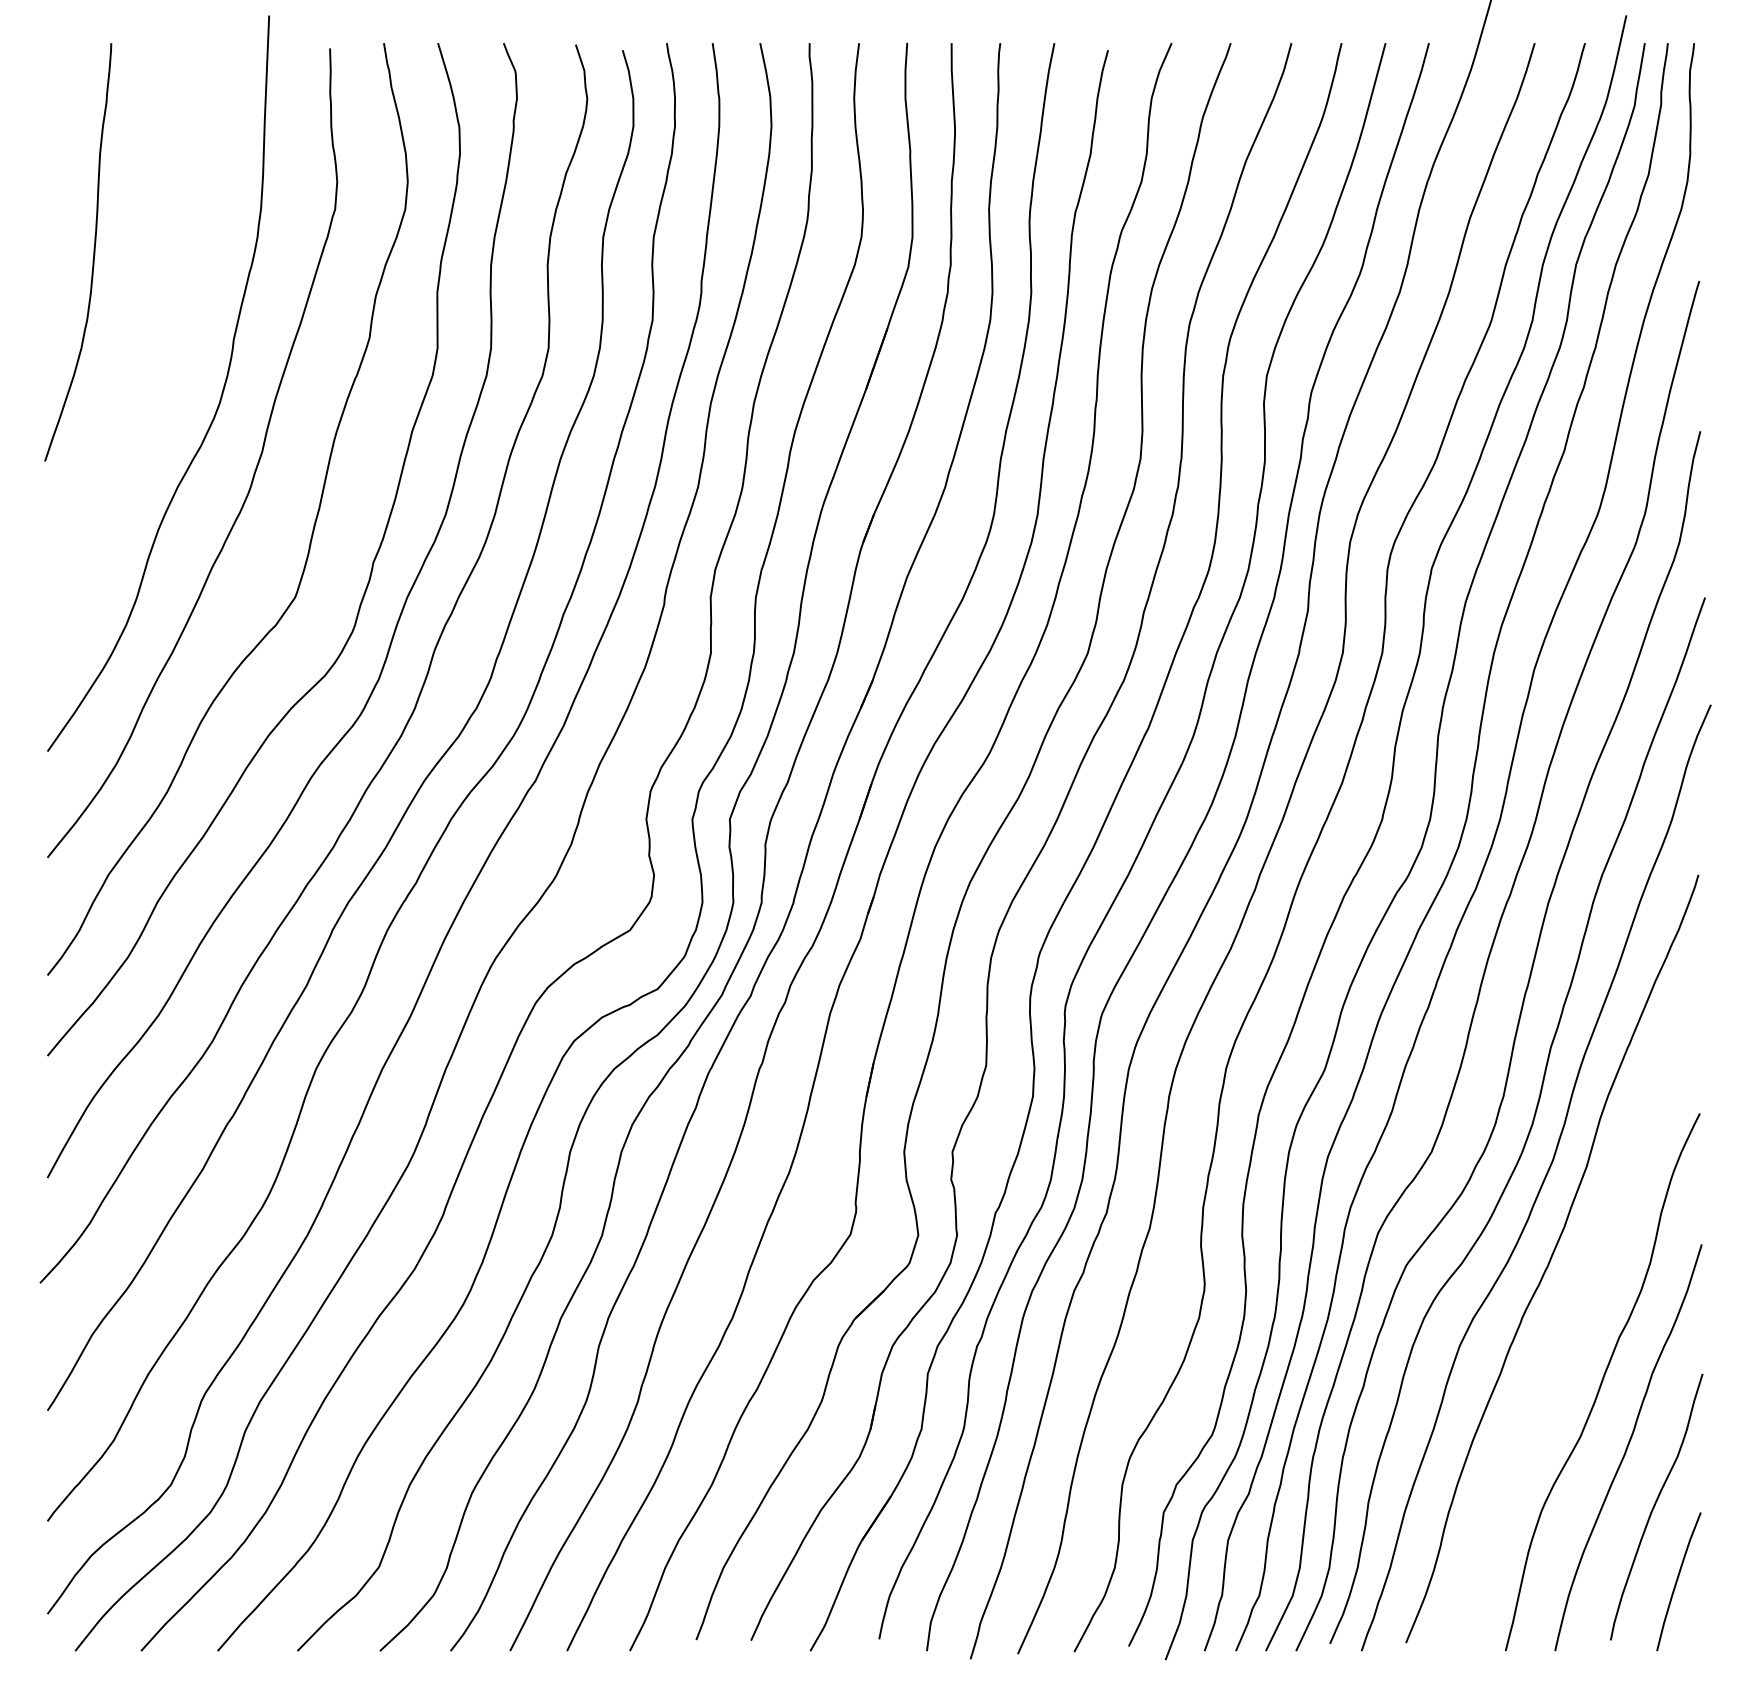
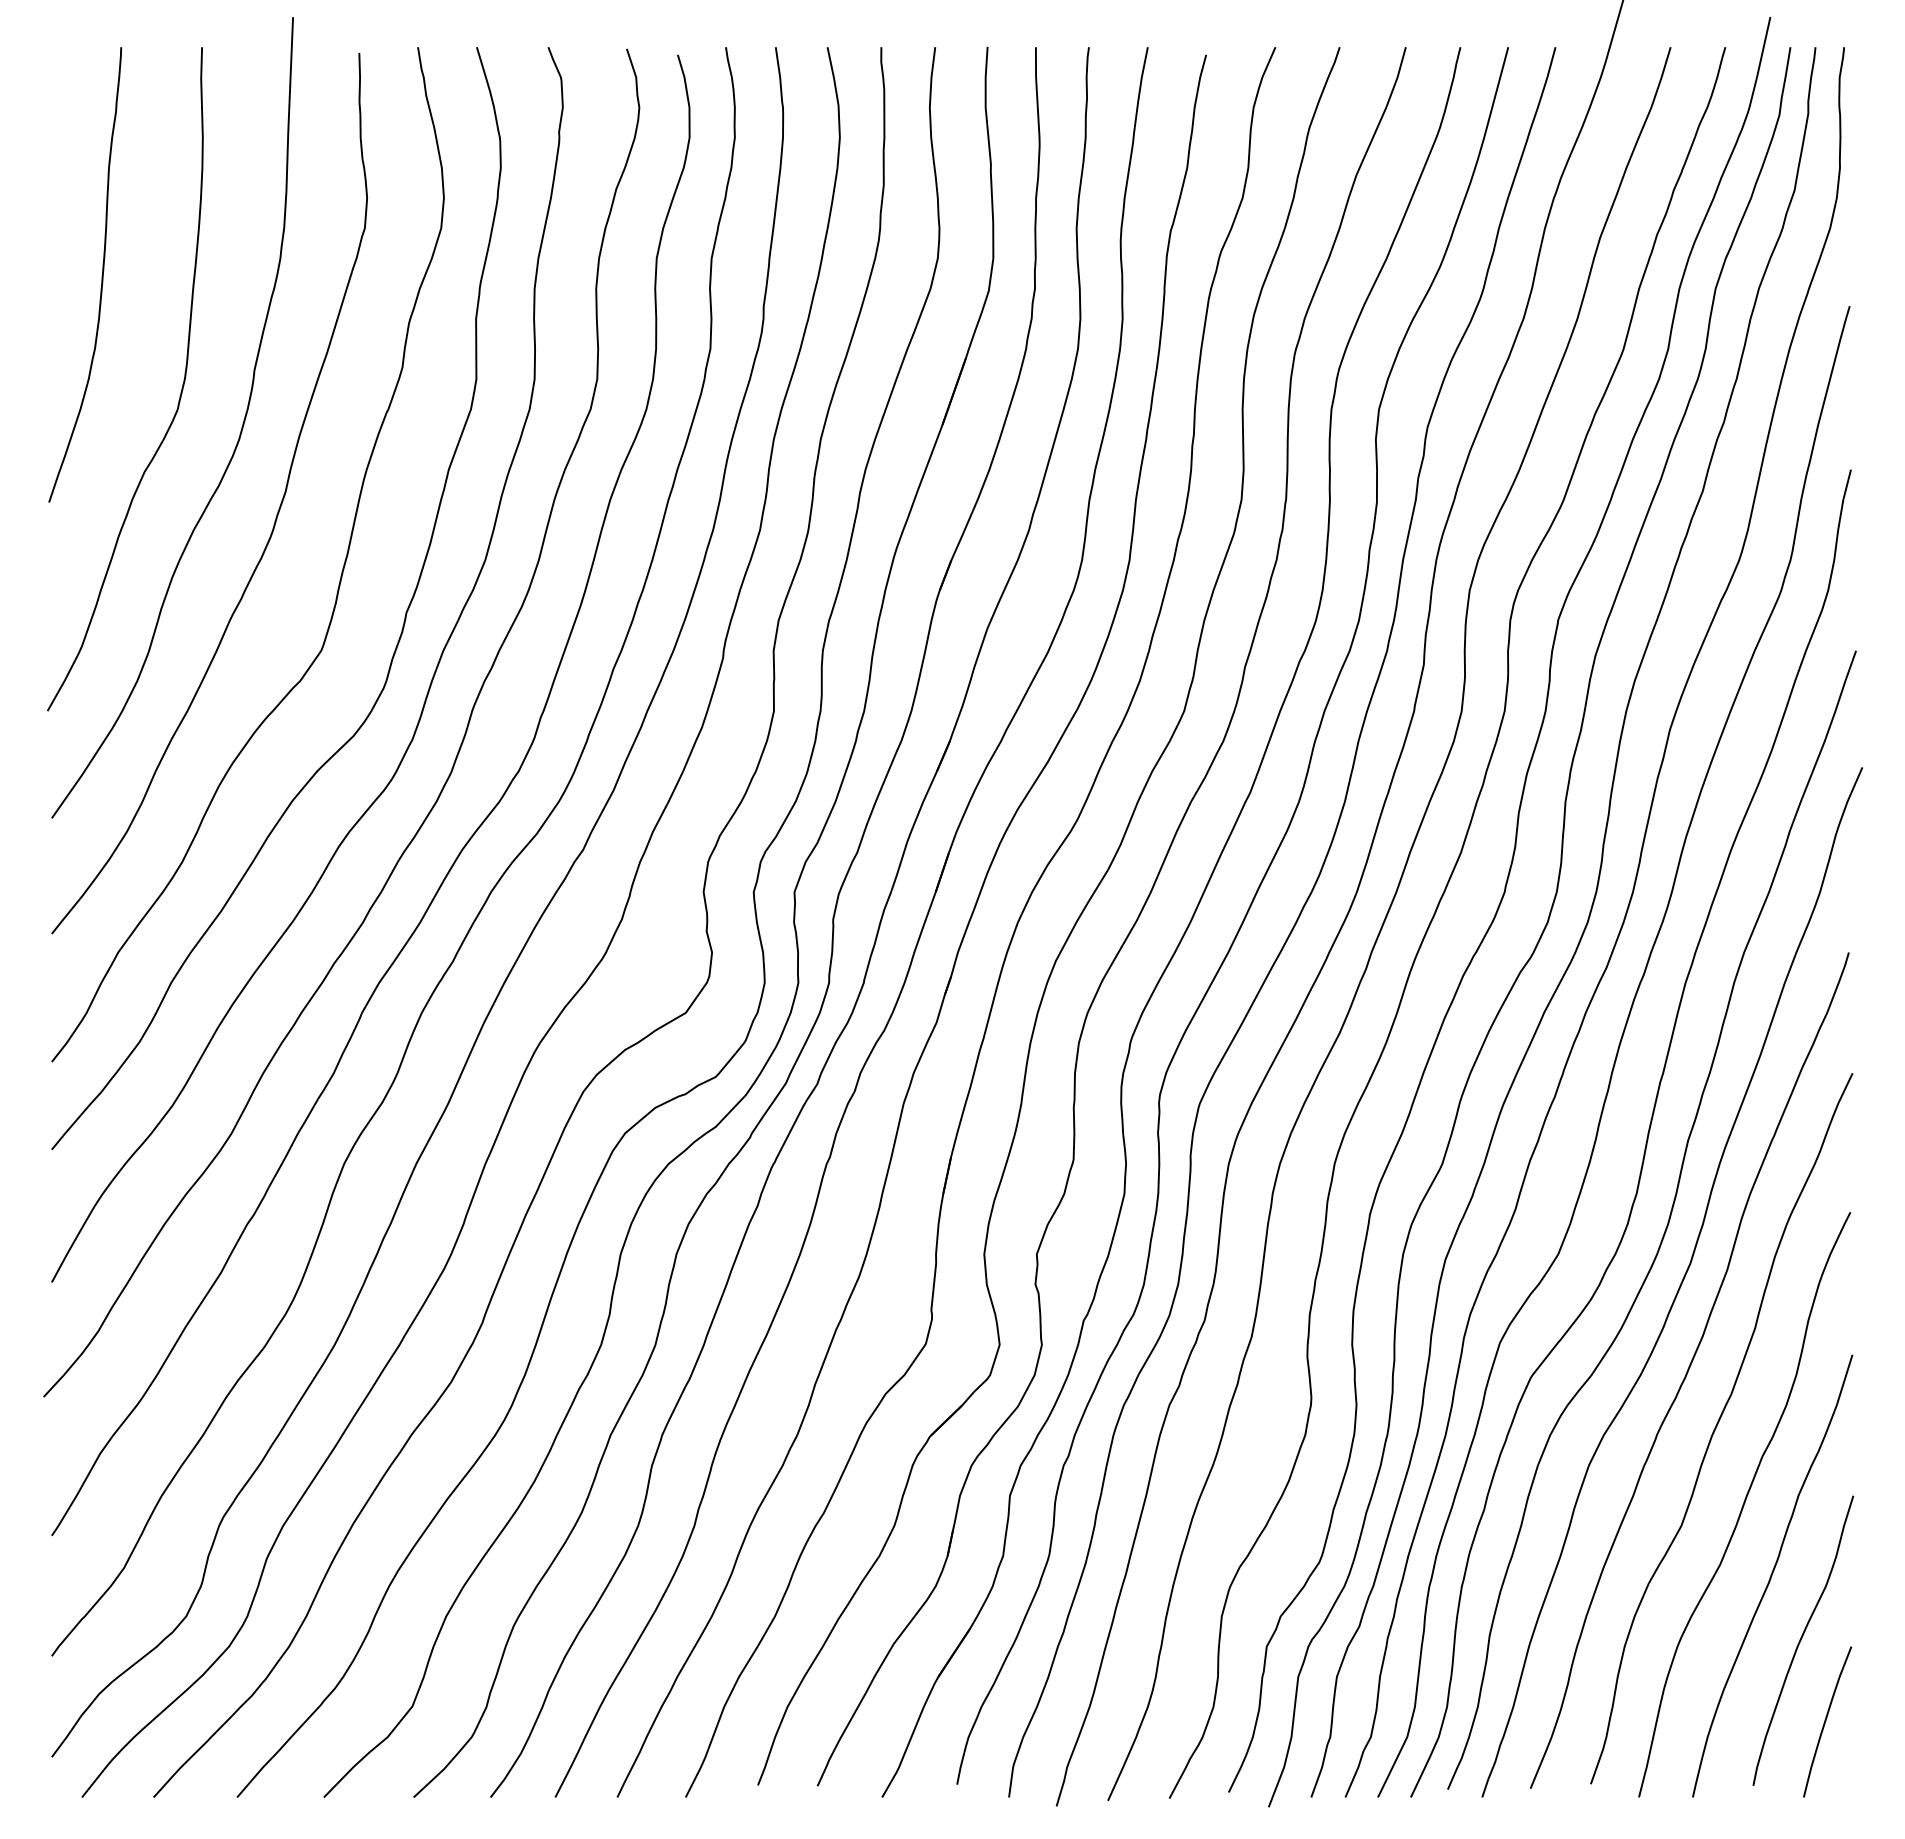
curve: (165, 360) -> (180, 392), added
curve: (1577, 1310) -> (1717, 1426), added

